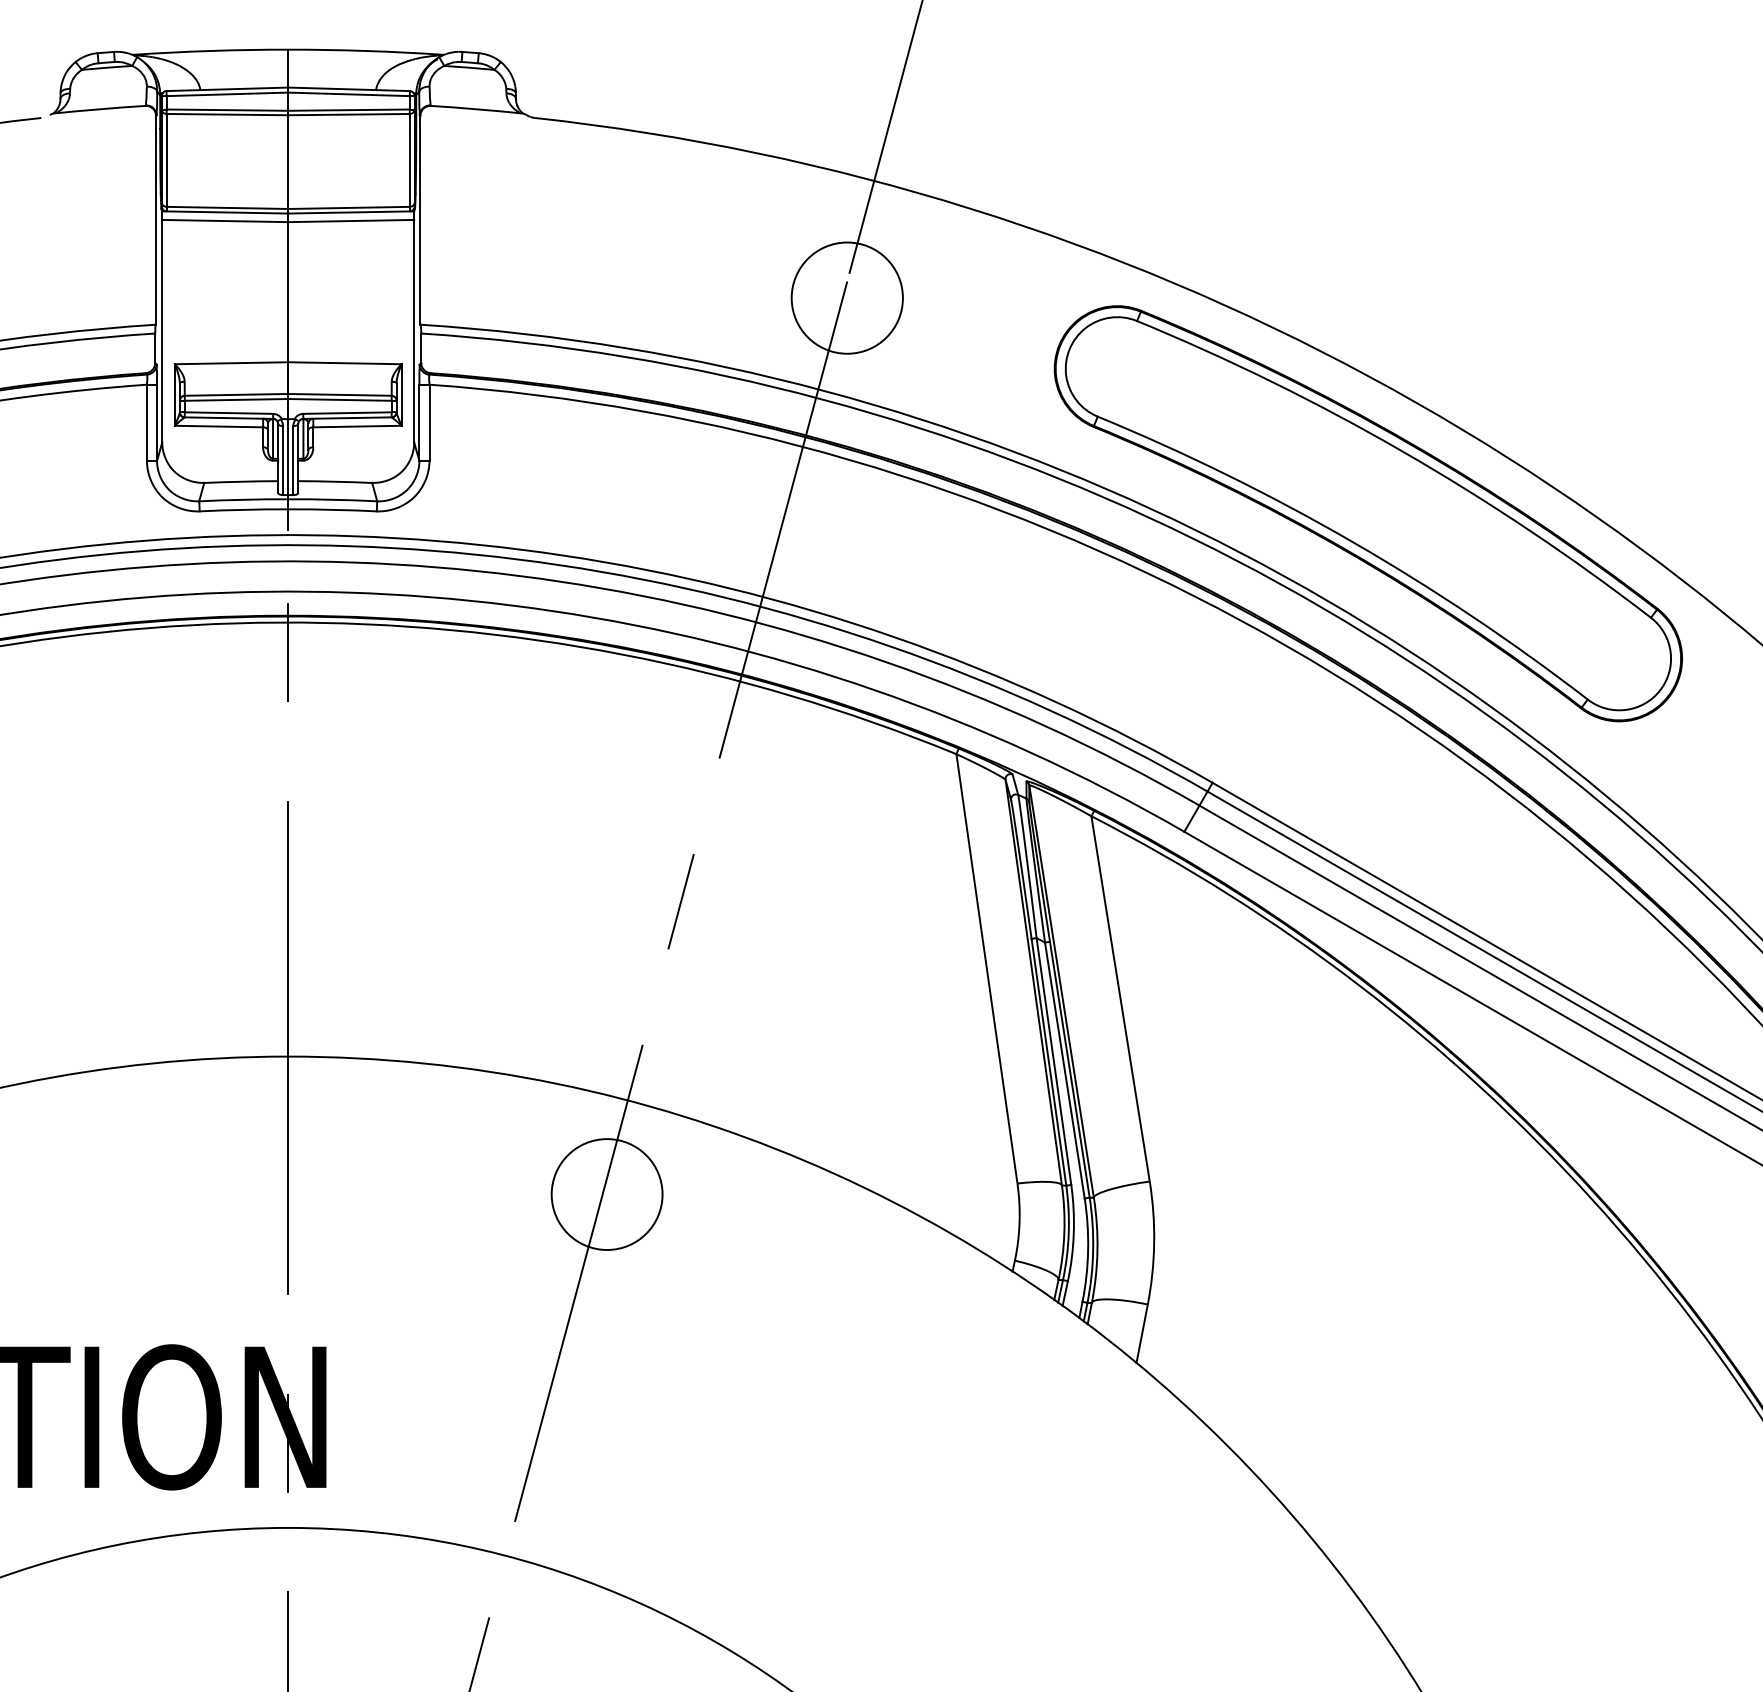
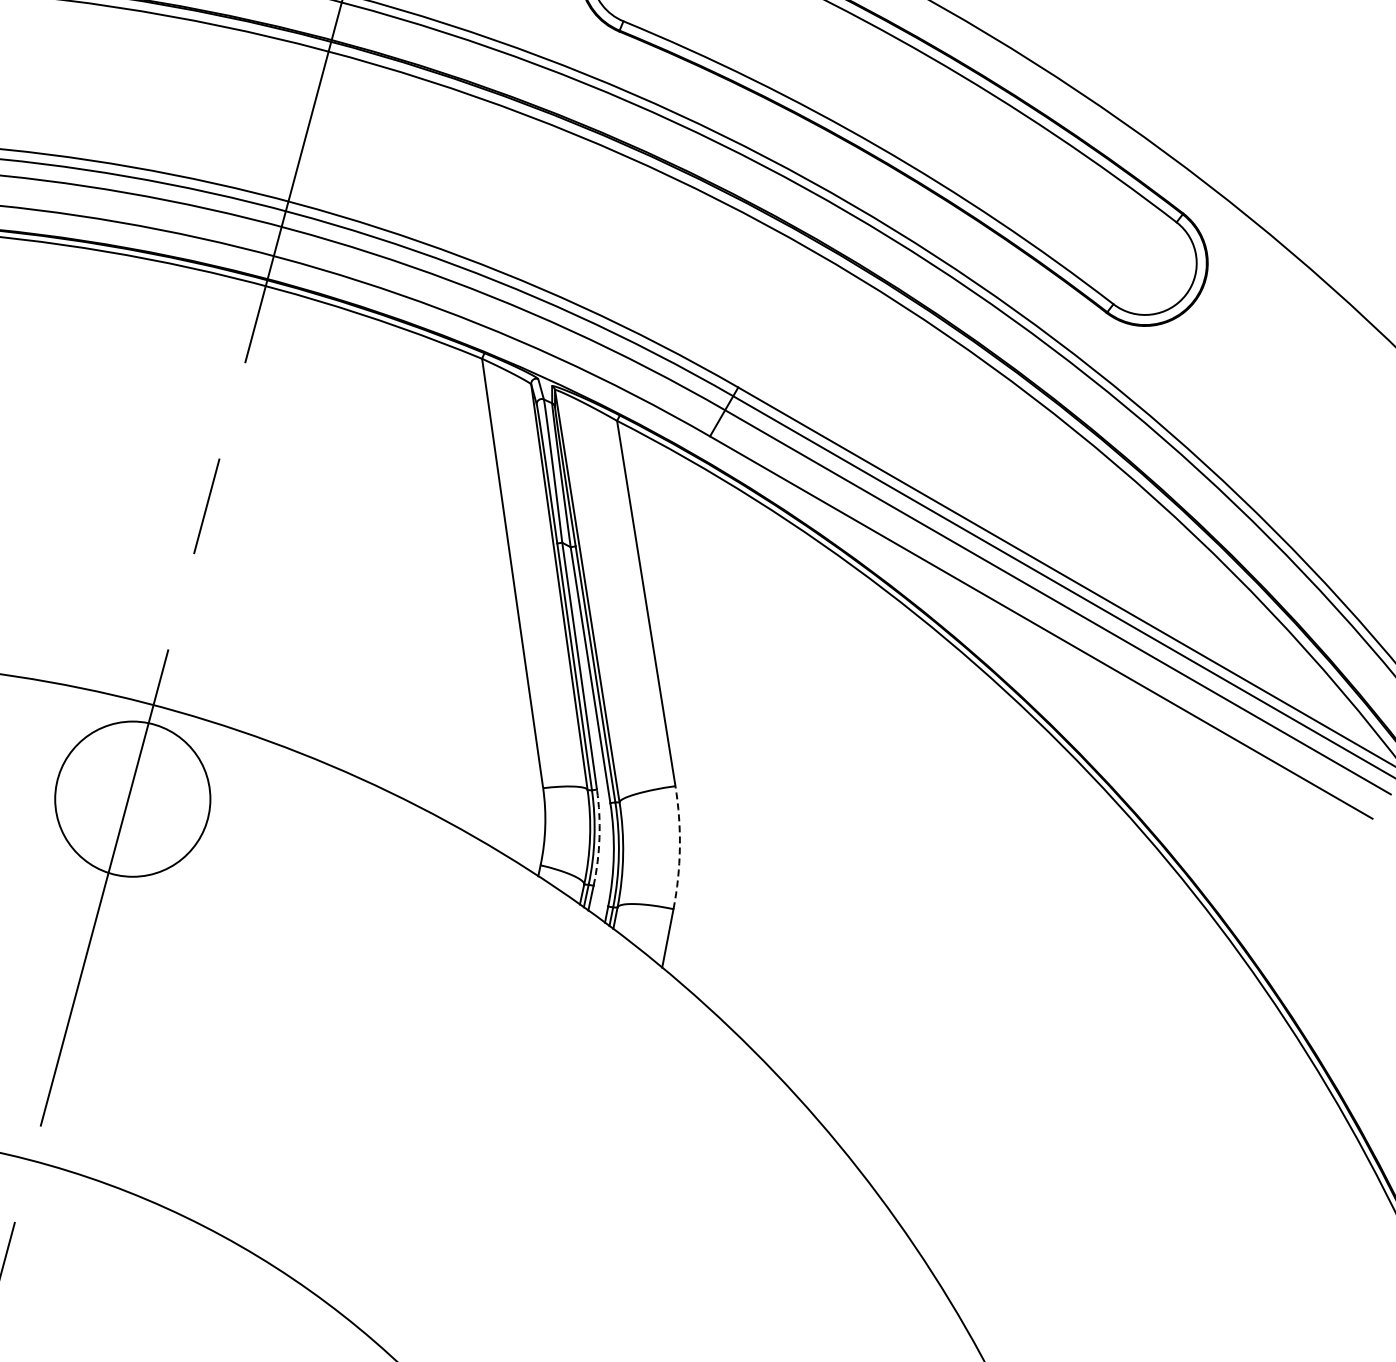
circle: (606, 1194) -> (132, 799), size x1.4
arc: (1073, 1233) -> (599, 838), solid -> dashed
arc: (1154, 1243) -> (680, 848), solid -> dashed

